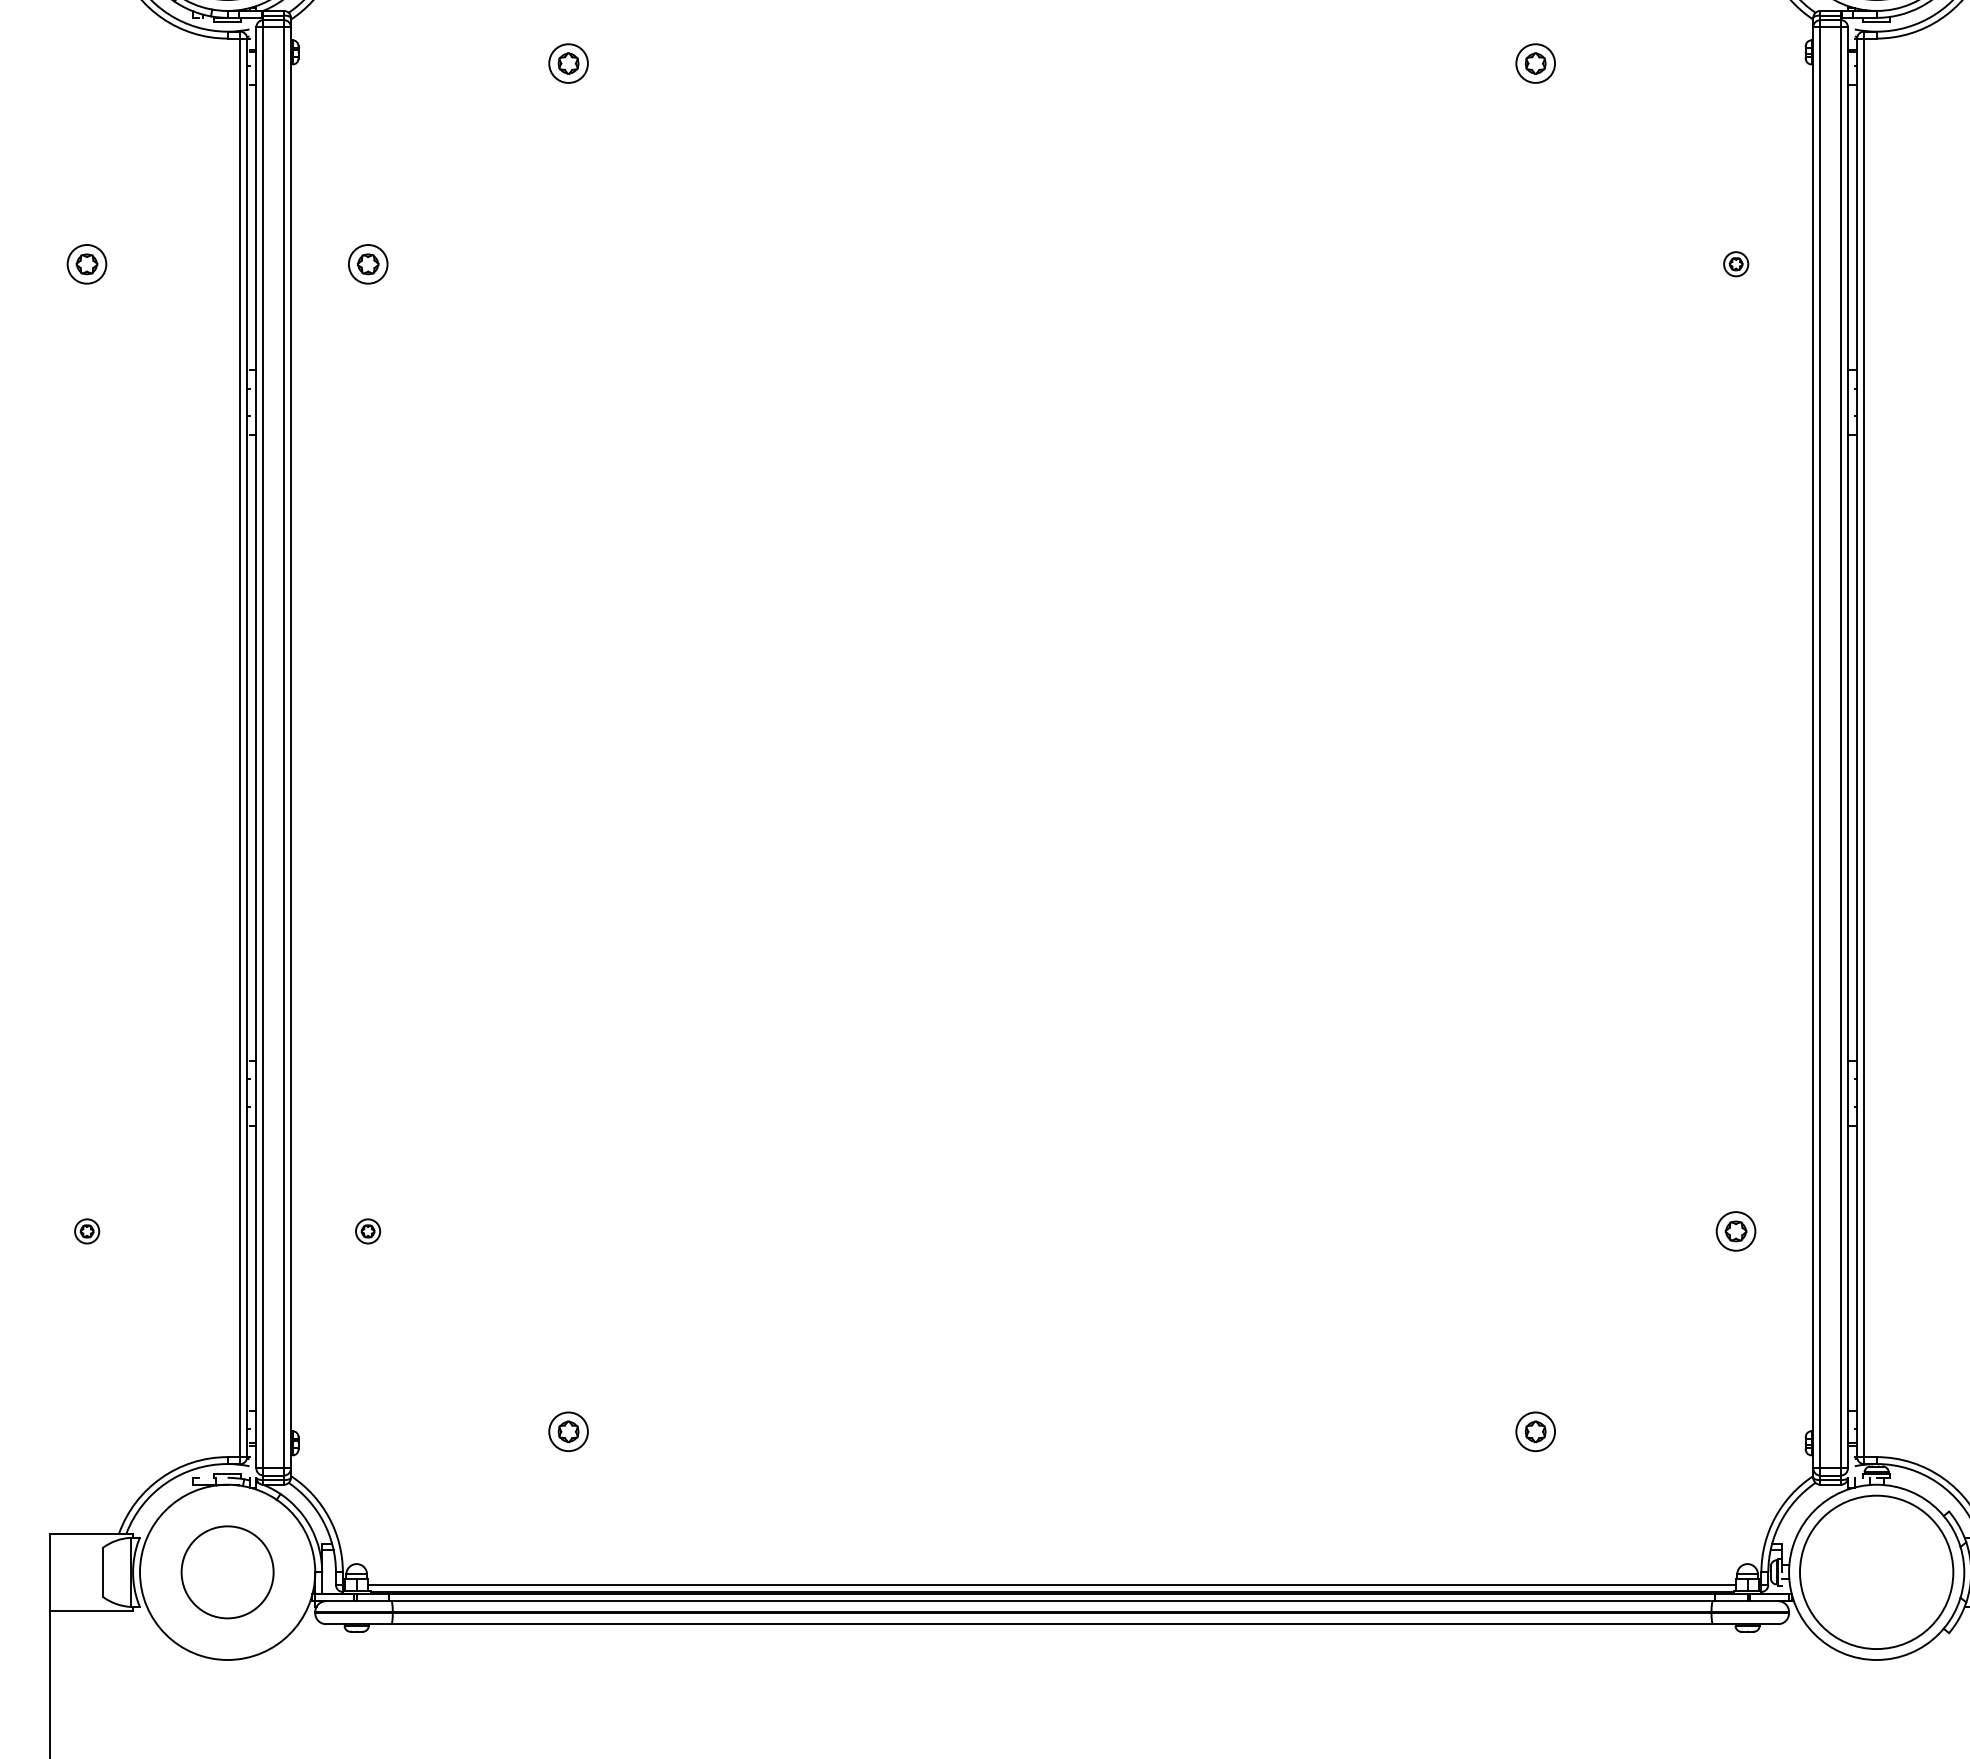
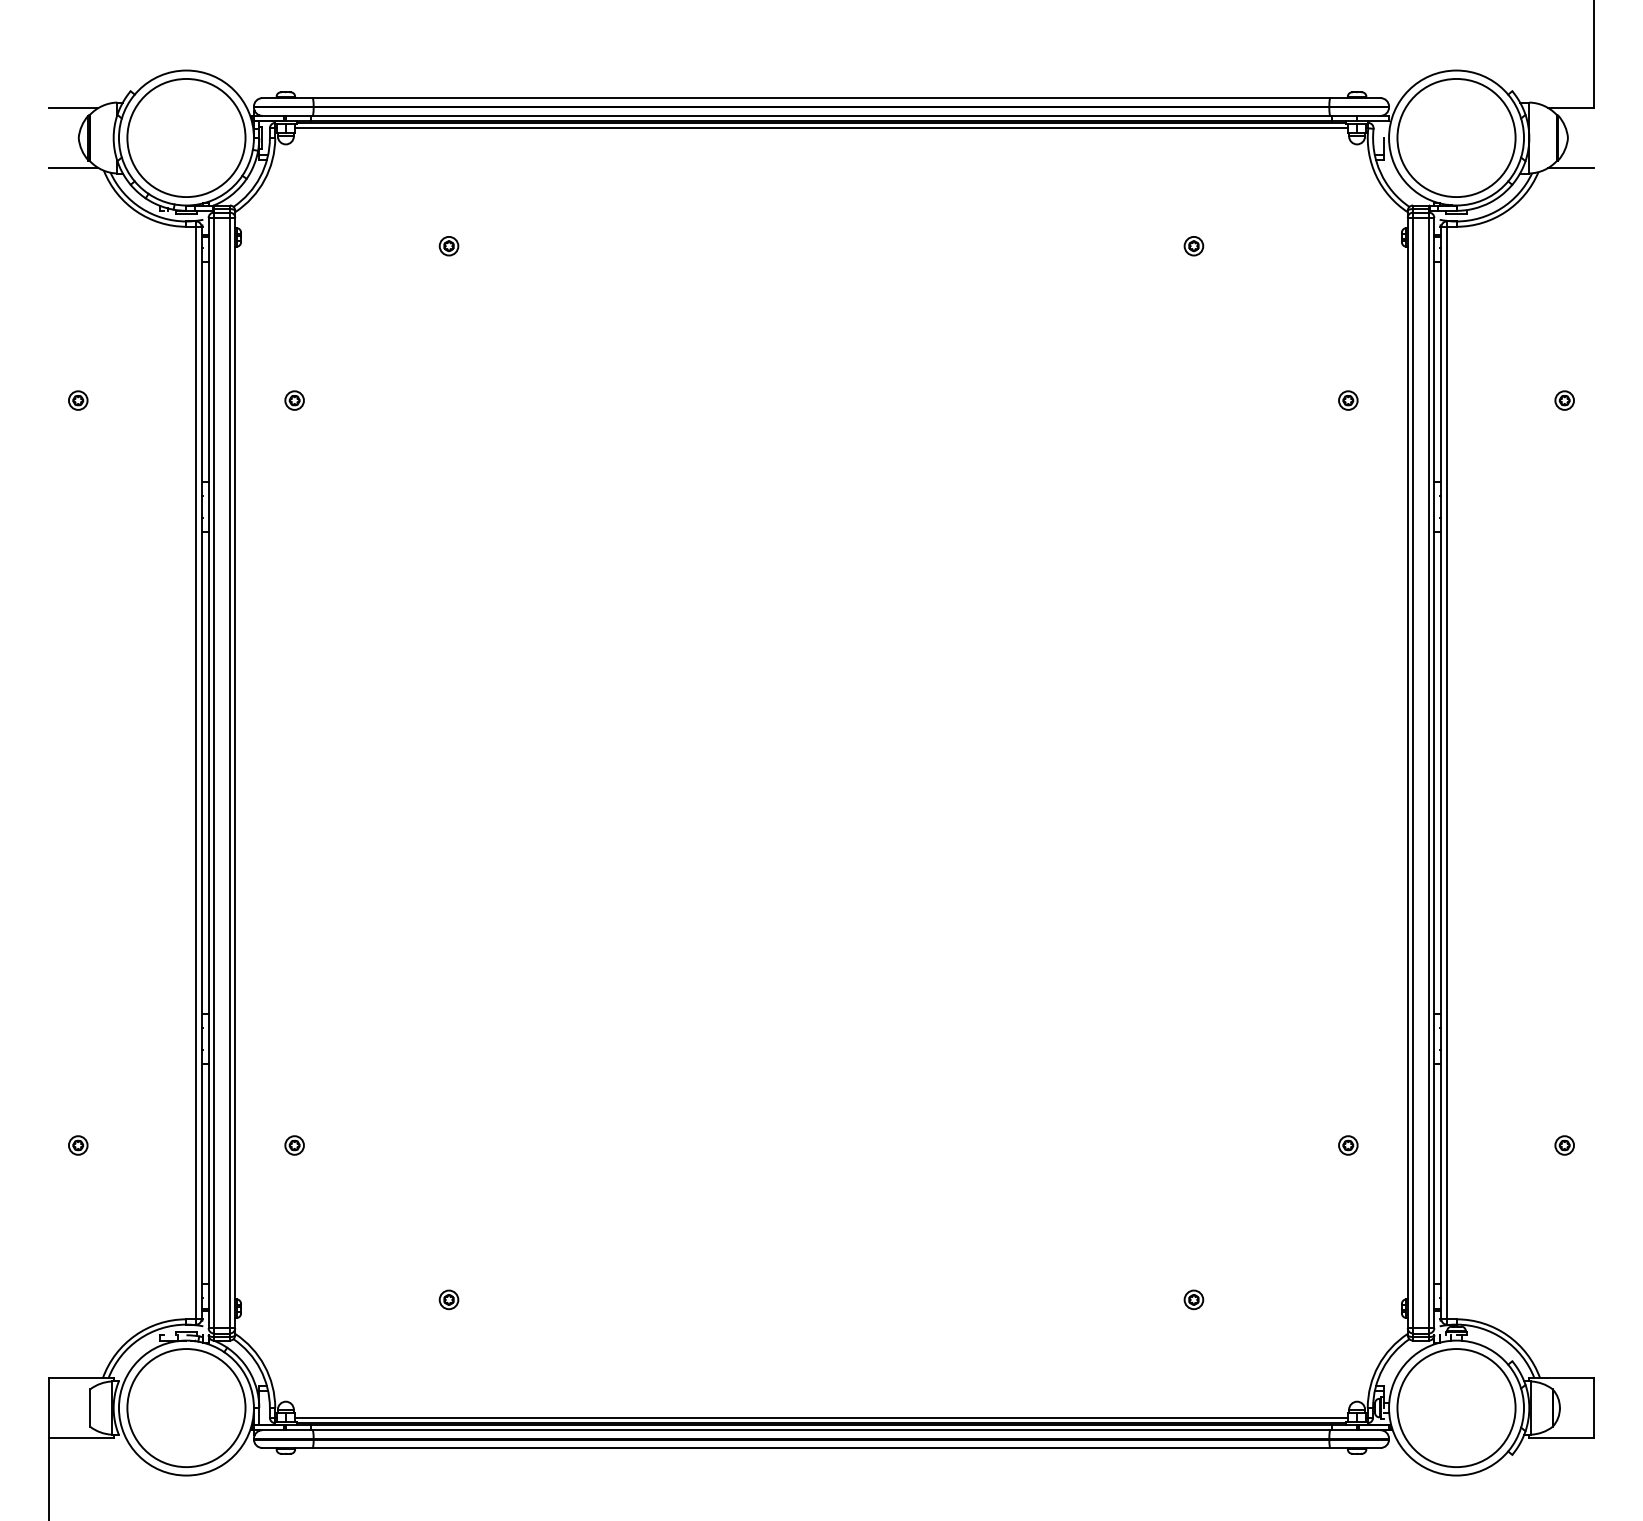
part: (567, 64) -> (448, 246), size x0.62
part: (1535, 64) -> (1193, 246), size x0.62
part: (87, 264) -> (78, 400), size x0.62
part: (367, 264) -> (294, 400), size x0.62
part: (1736, 1231) -> (1348, 1145), size x0.62
part: (567, 1431) -> (448, 1299), size x0.62
part: (1535, 1431) -> (1193, 1299), size x0.62
circle: (227, 1572) -> (186, 1408), size x1.67

